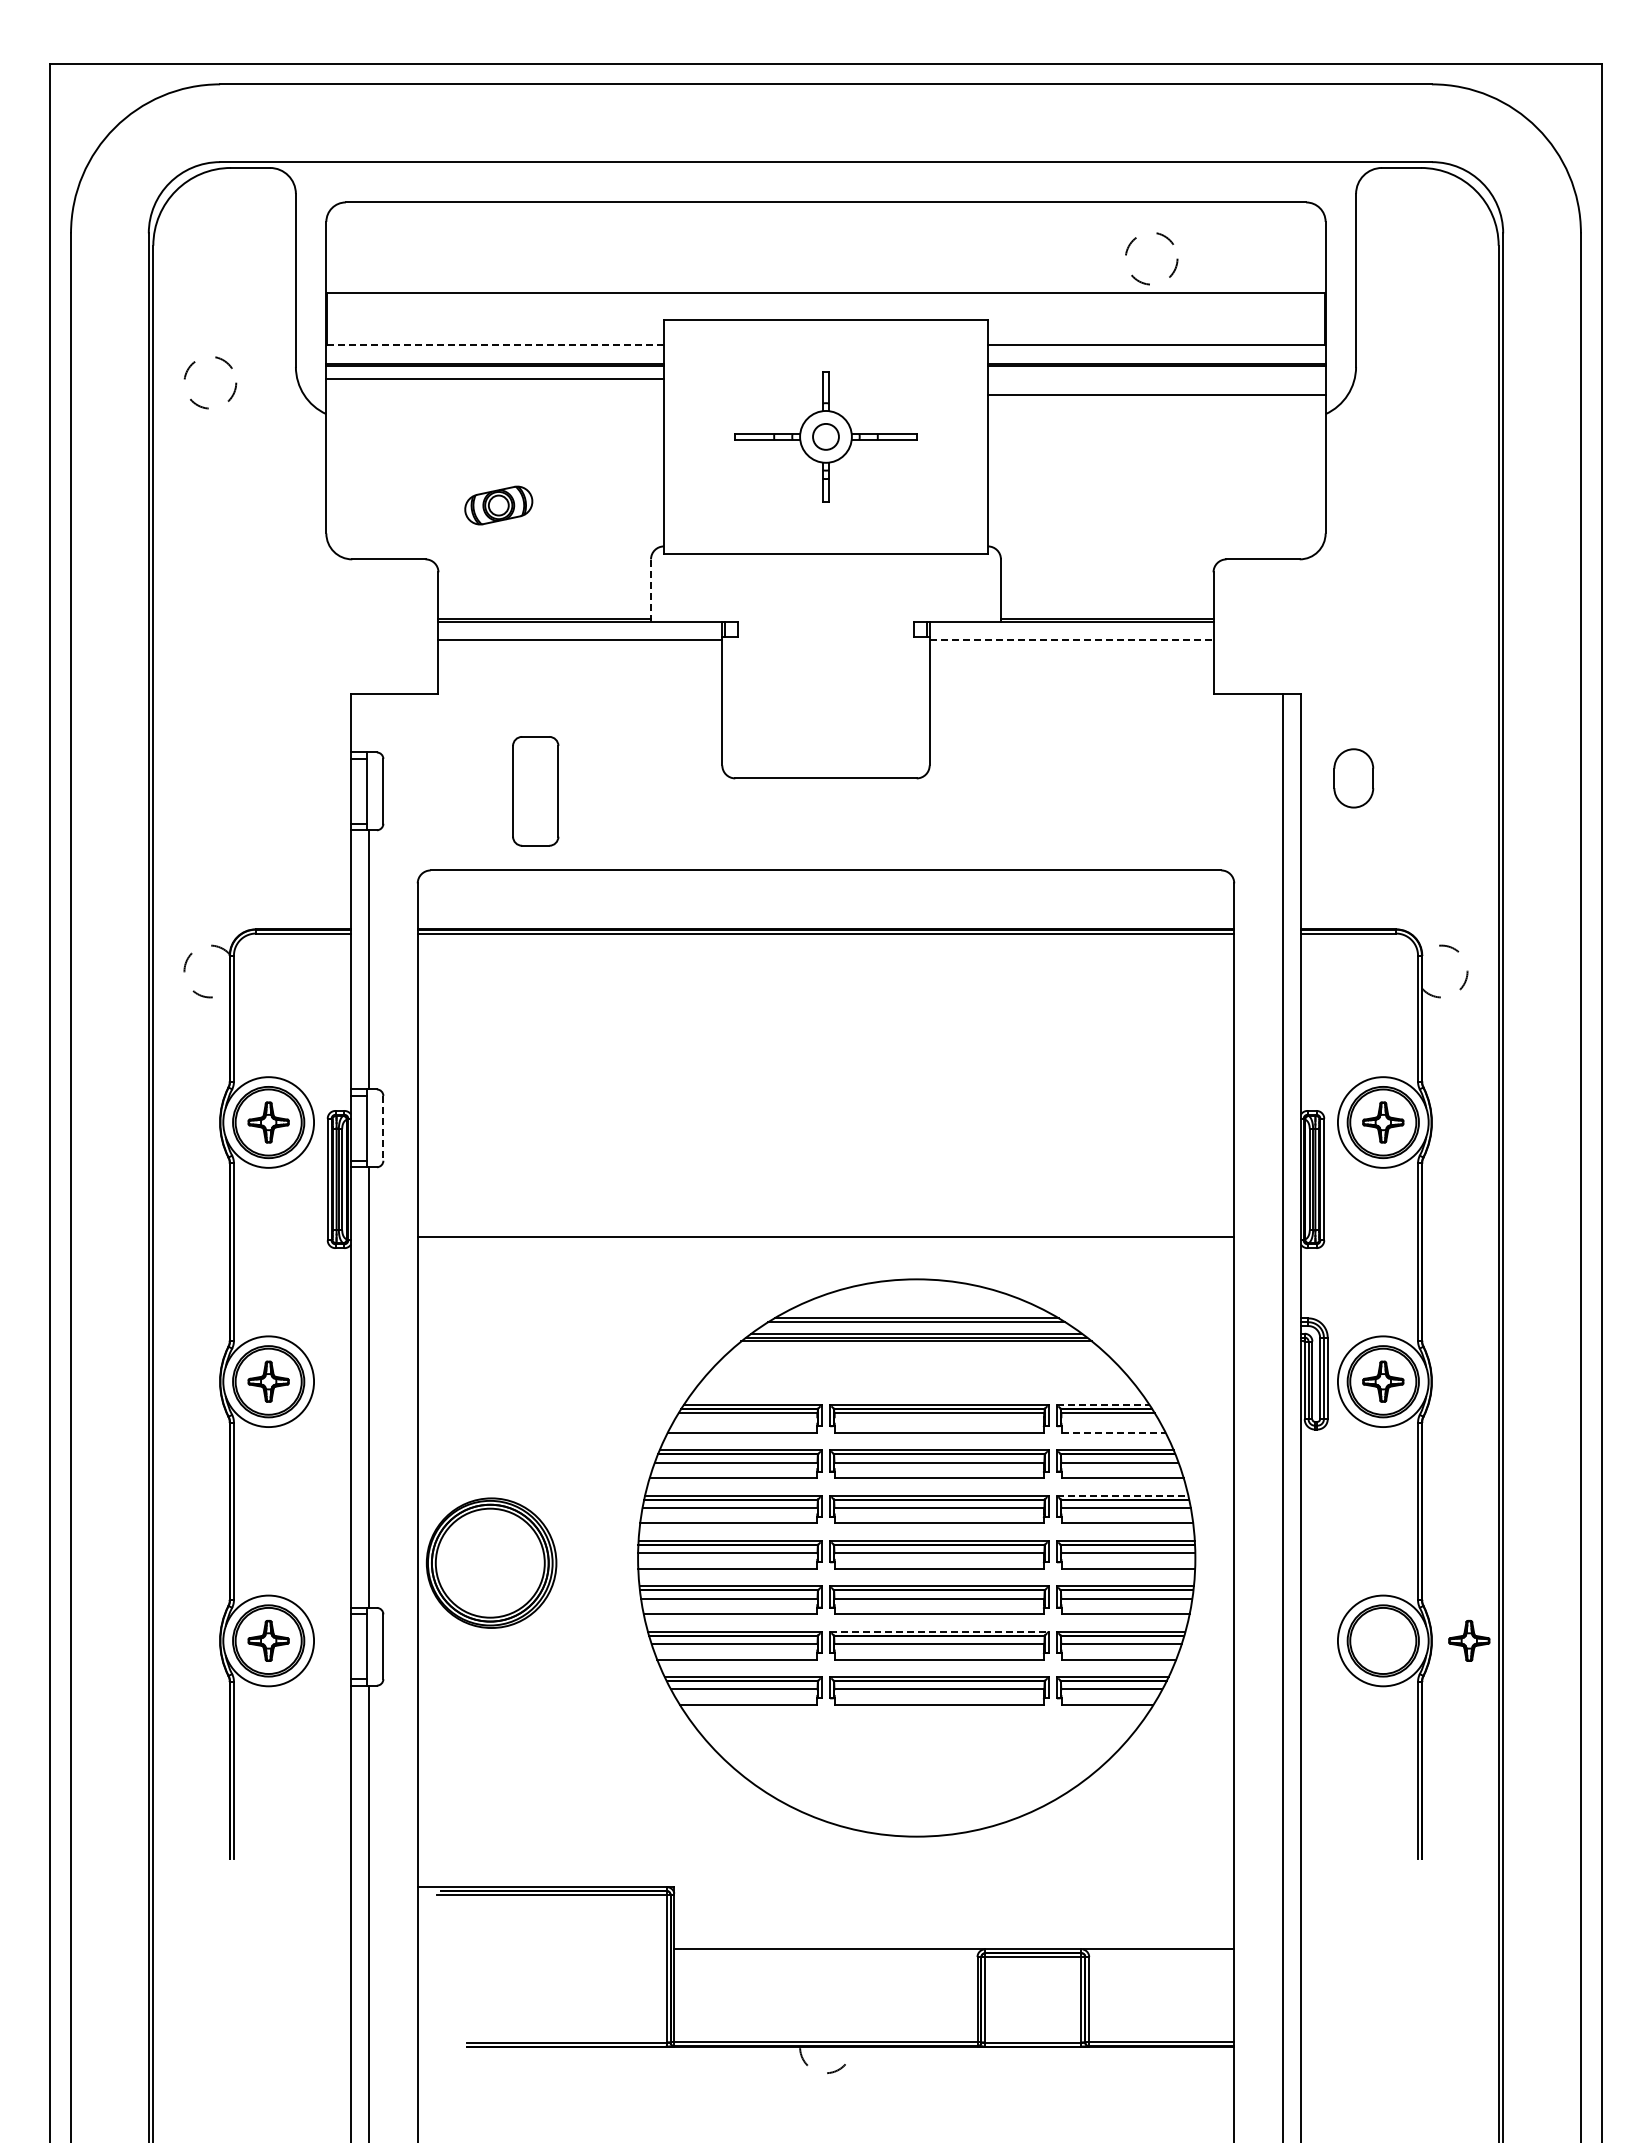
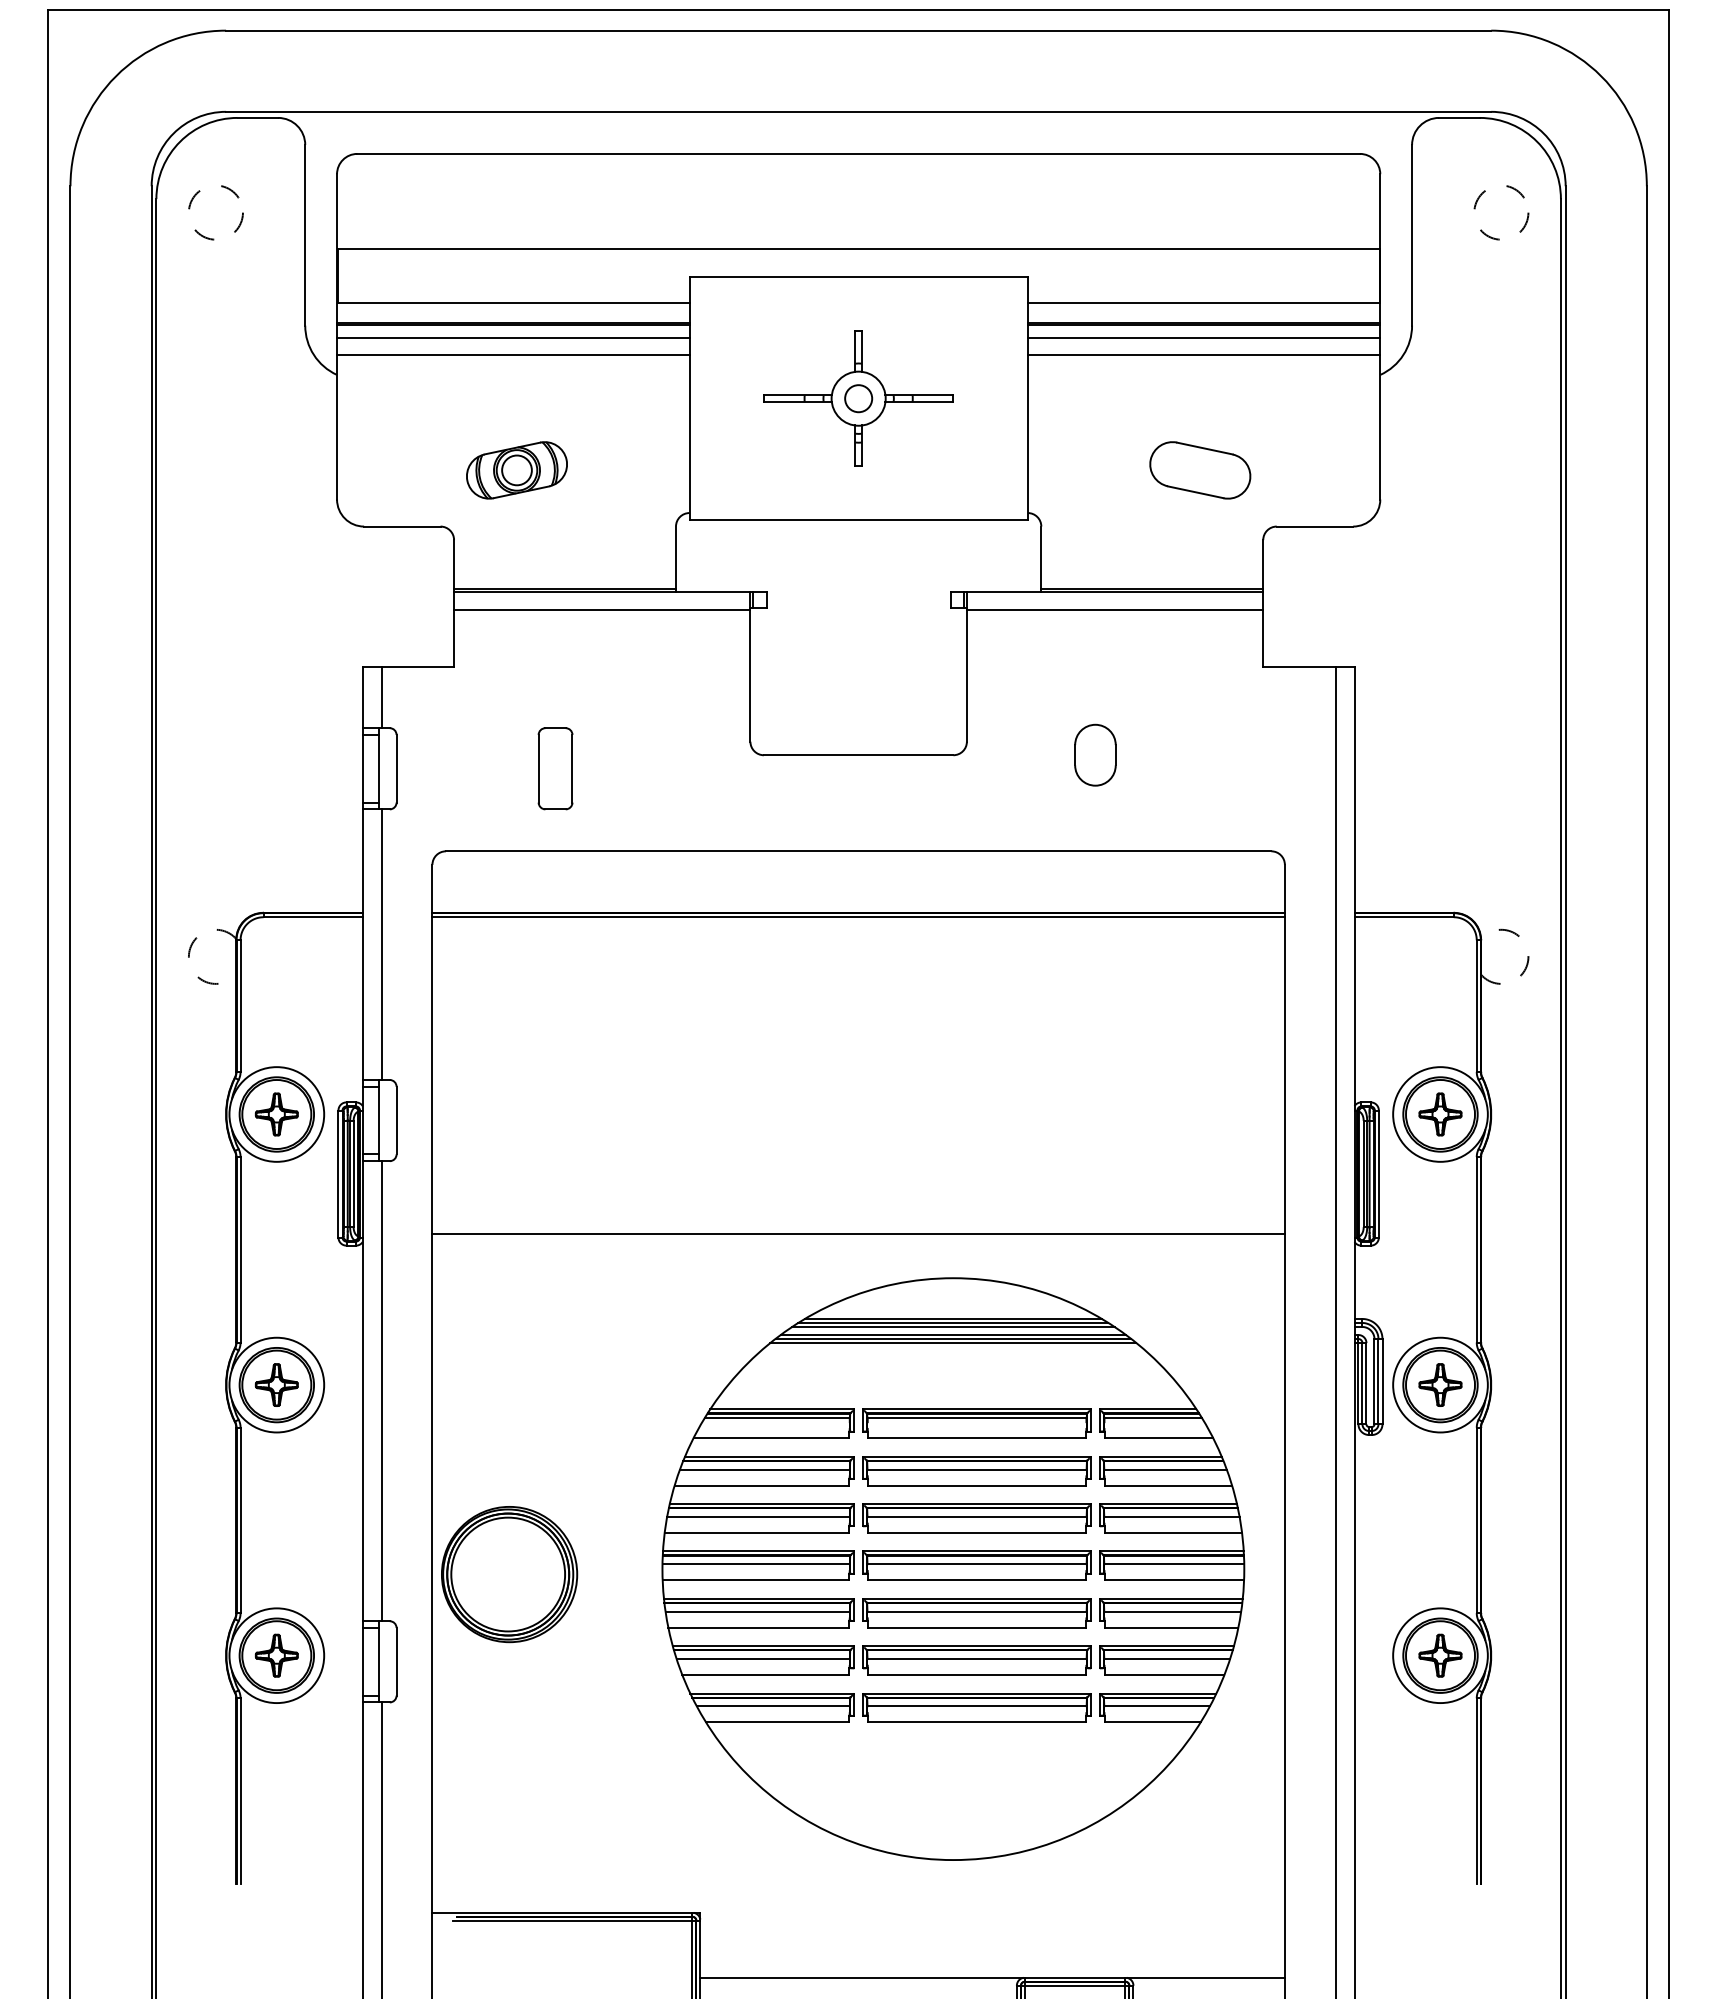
circle: (1151, 258) -> (1501, 212), moved
line: (496, 345) -> (514, 303), dashed -> solid
line: (1156, 379) -> (1203, 338), added
circle: (210, 382) -> (216, 212), moved
line: (494, 394) -> (512, 354), added
part: (498, 505) -> (516, 470), size x1.43
part: (1153, 505) -> (1200, 470), added
line: (651, 590) -> (676, 559), dashed -> solid
line: (1071, 639) -> (1114, 610), dashed -> solid
line: (369, 723) -> (382, 697), added
part: (1353, 778) -> (1095, 755), moved
part: (535, 791) -> (555, 768), size x0.71
line: (383, 1128) -> (396, 1120), dashed -> solid
line: (916, 1326) -> (953, 1327), added
line: (1103, 1404) -> (1148, 1408), dashed -> solid
line: (1113, 1432) -> (1158, 1438), dashed -> solid
line: (1122, 1495) -> (1168, 1503), dashed -> solid
line: (939, 1631) -> (977, 1645), dashed -> solid
part: (1469, 1640) -> (1440, 1655), moved

